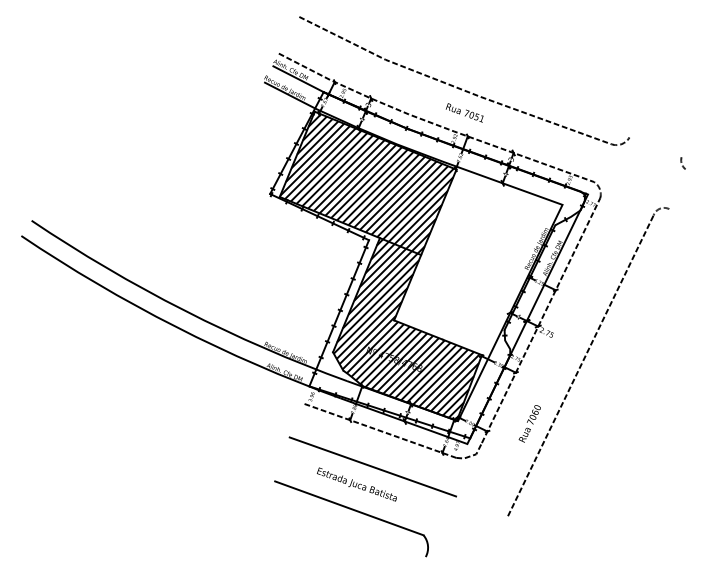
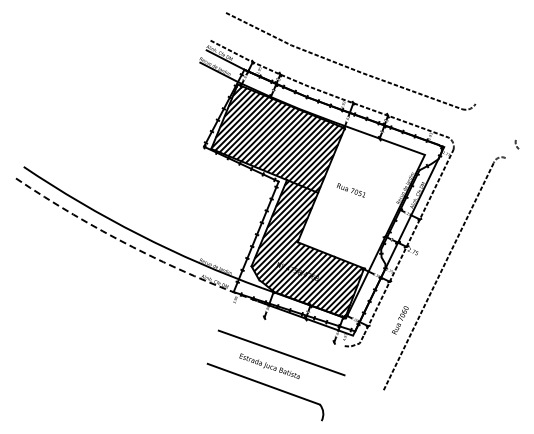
text: (463, 112) -> (350, 190), moved
arc: (682, 163) -> (516, 144), moved
arc: (175, 327) -> (132, 247), solid -> dashed
line: (379, 430) -> (286, 325), removed

